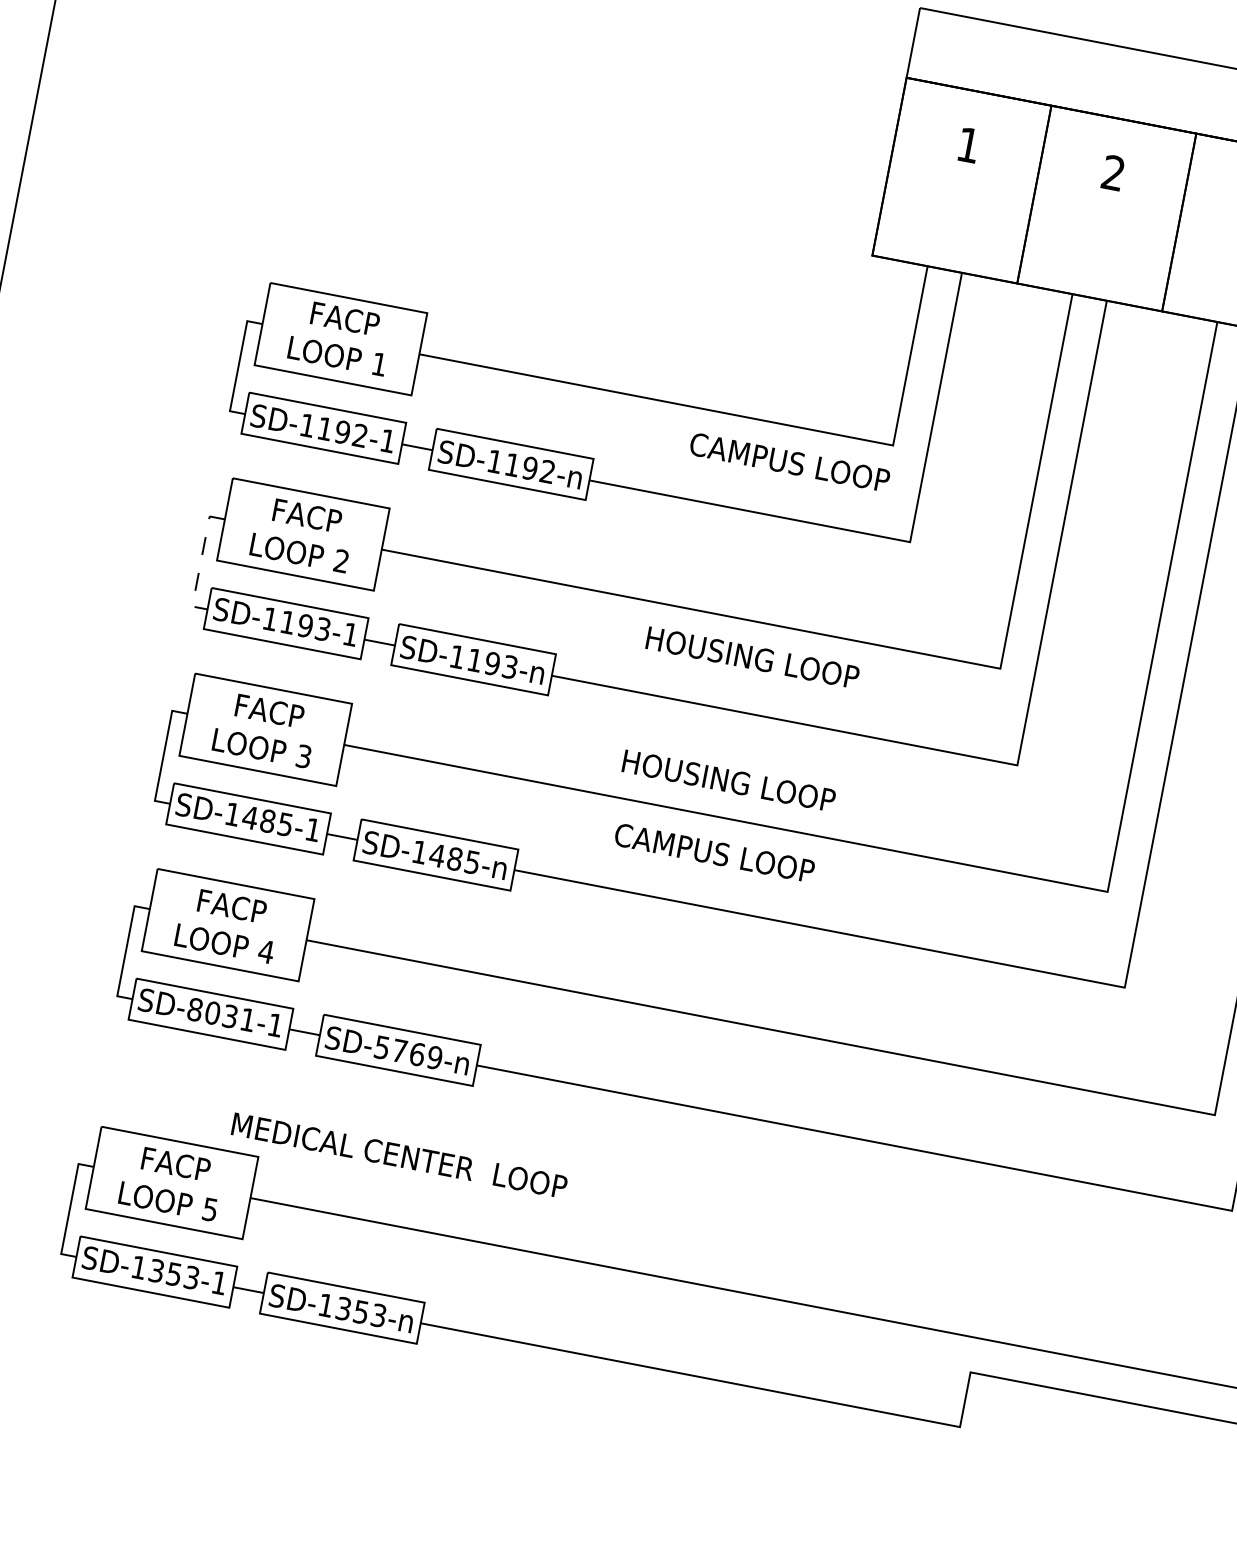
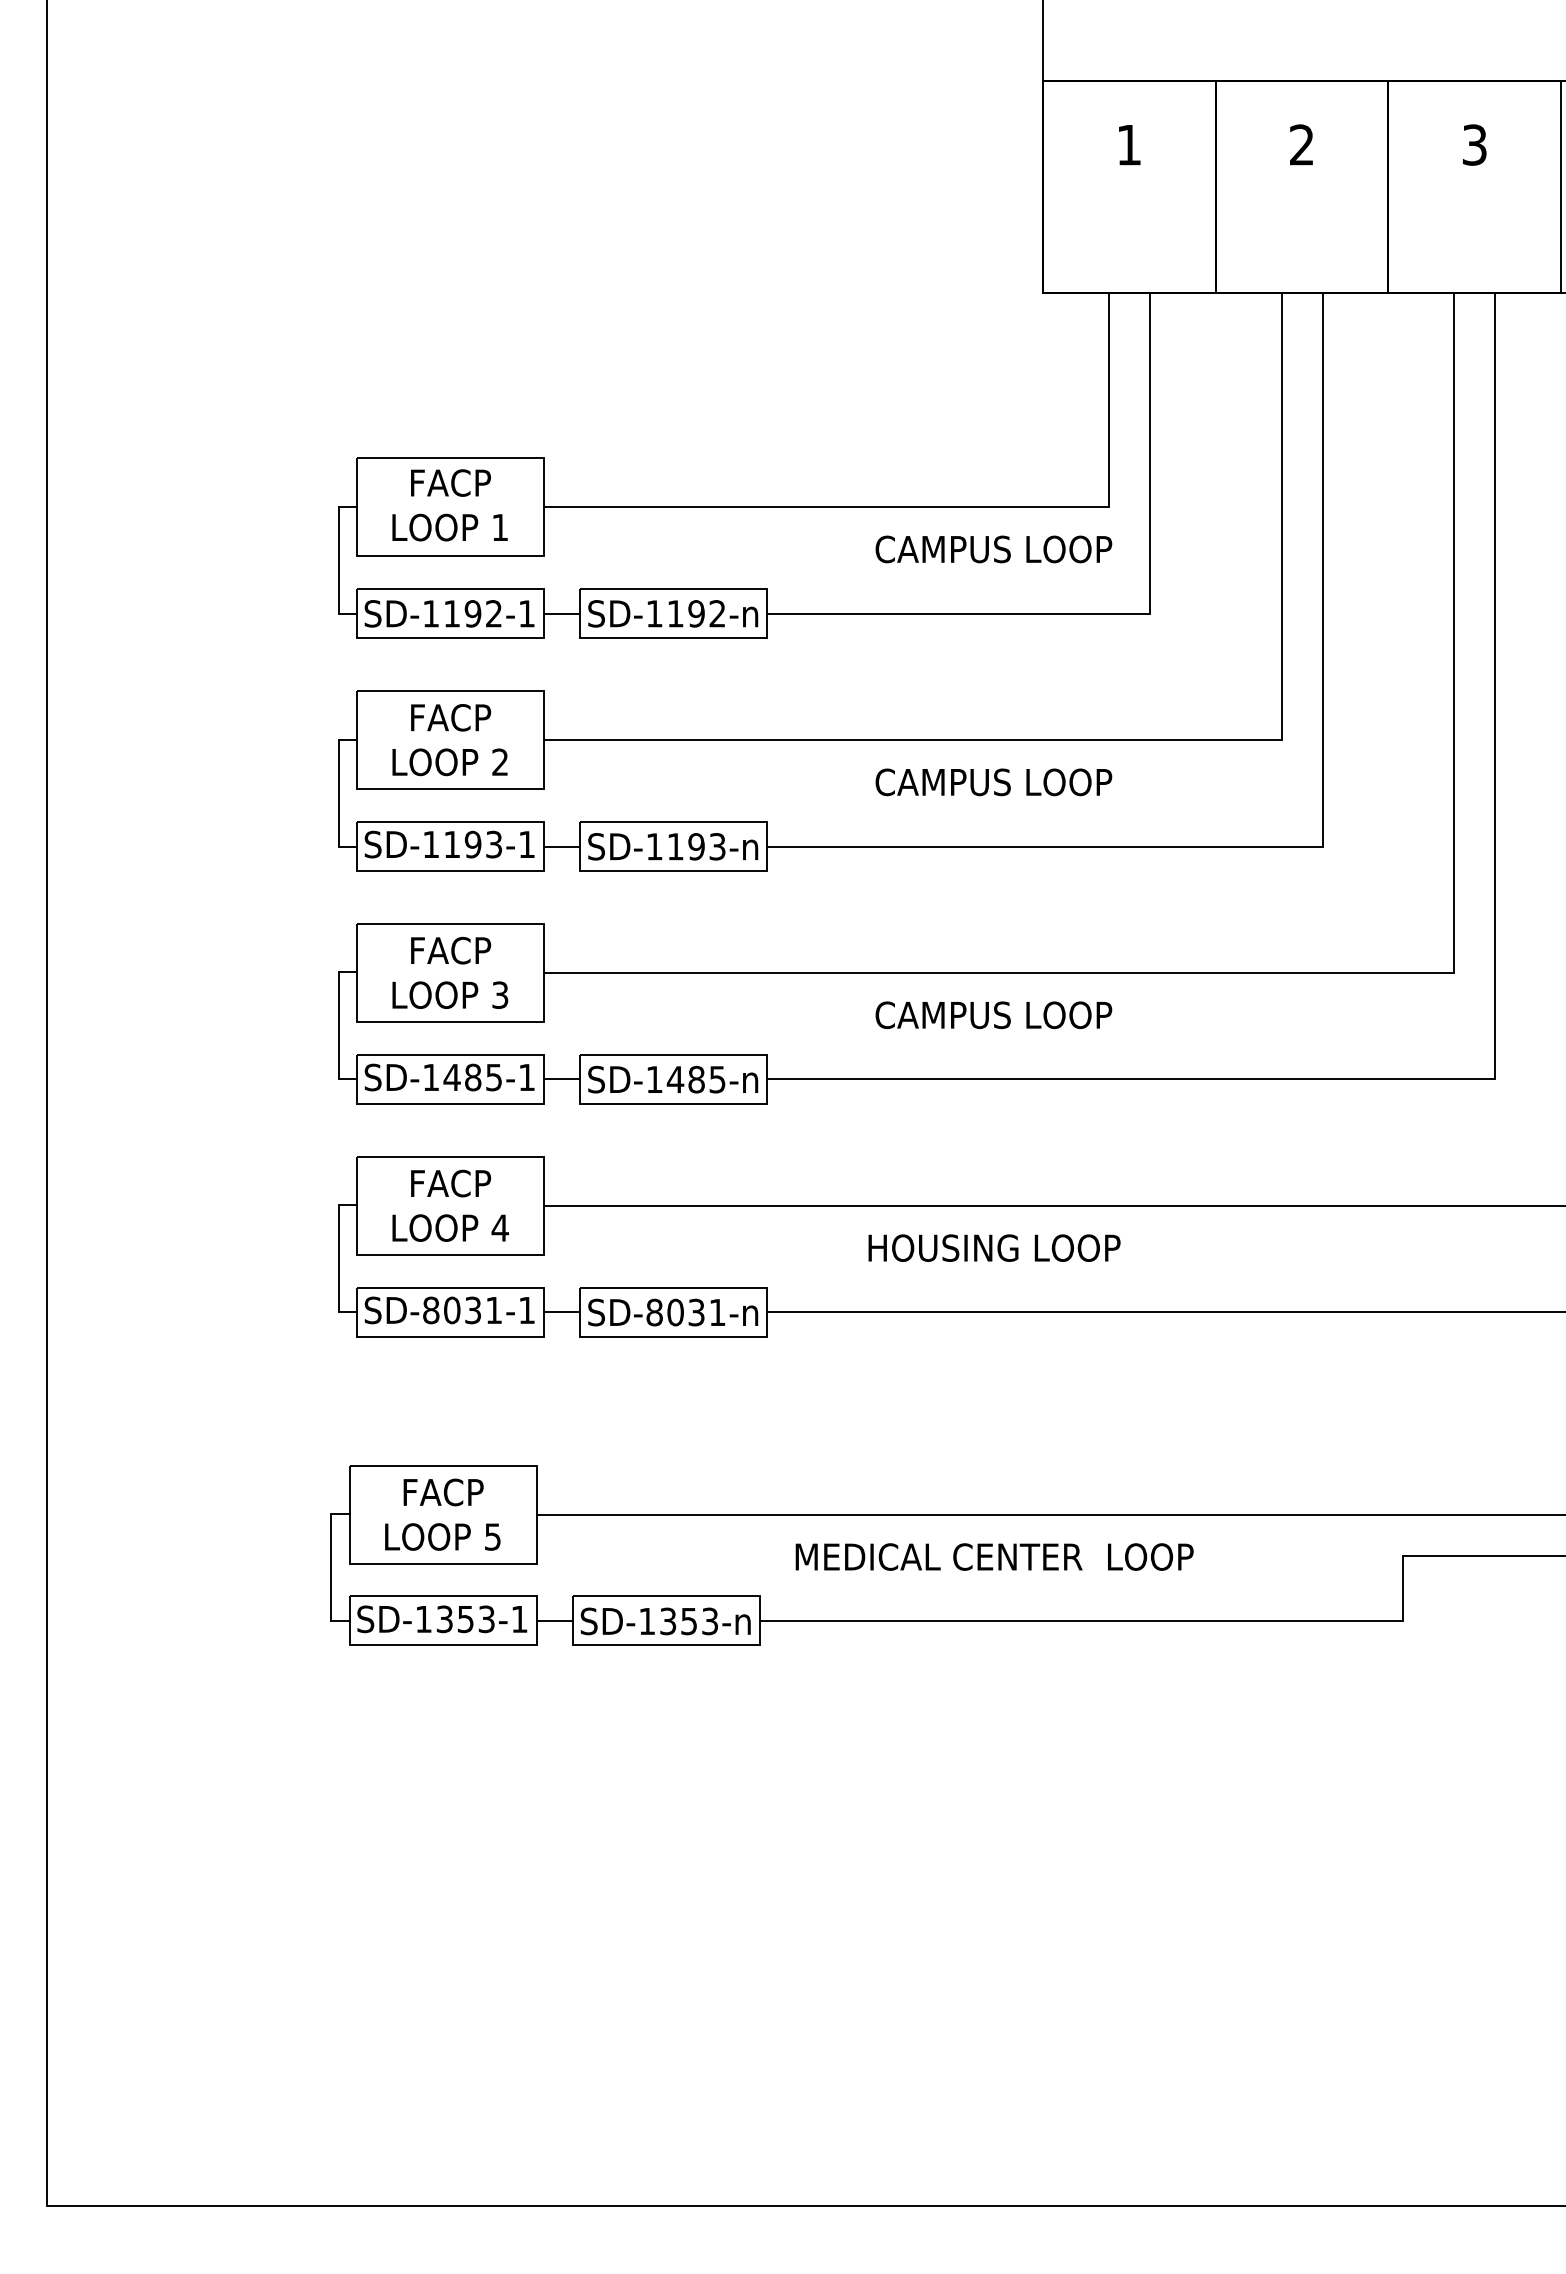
line: (200, 561) -> (338, 793), dashed -> solid
text: (752, 657) -> (994, 782), HOUSING LOOP -> CAMPUS LOOP
text: (729, 780) -> (994, 1247), moved
text: (408, 1052) -> (685, 1312), SD-5769-n -> SD-8031-n
text: (399, 1155) -> (994, 1556), moved

